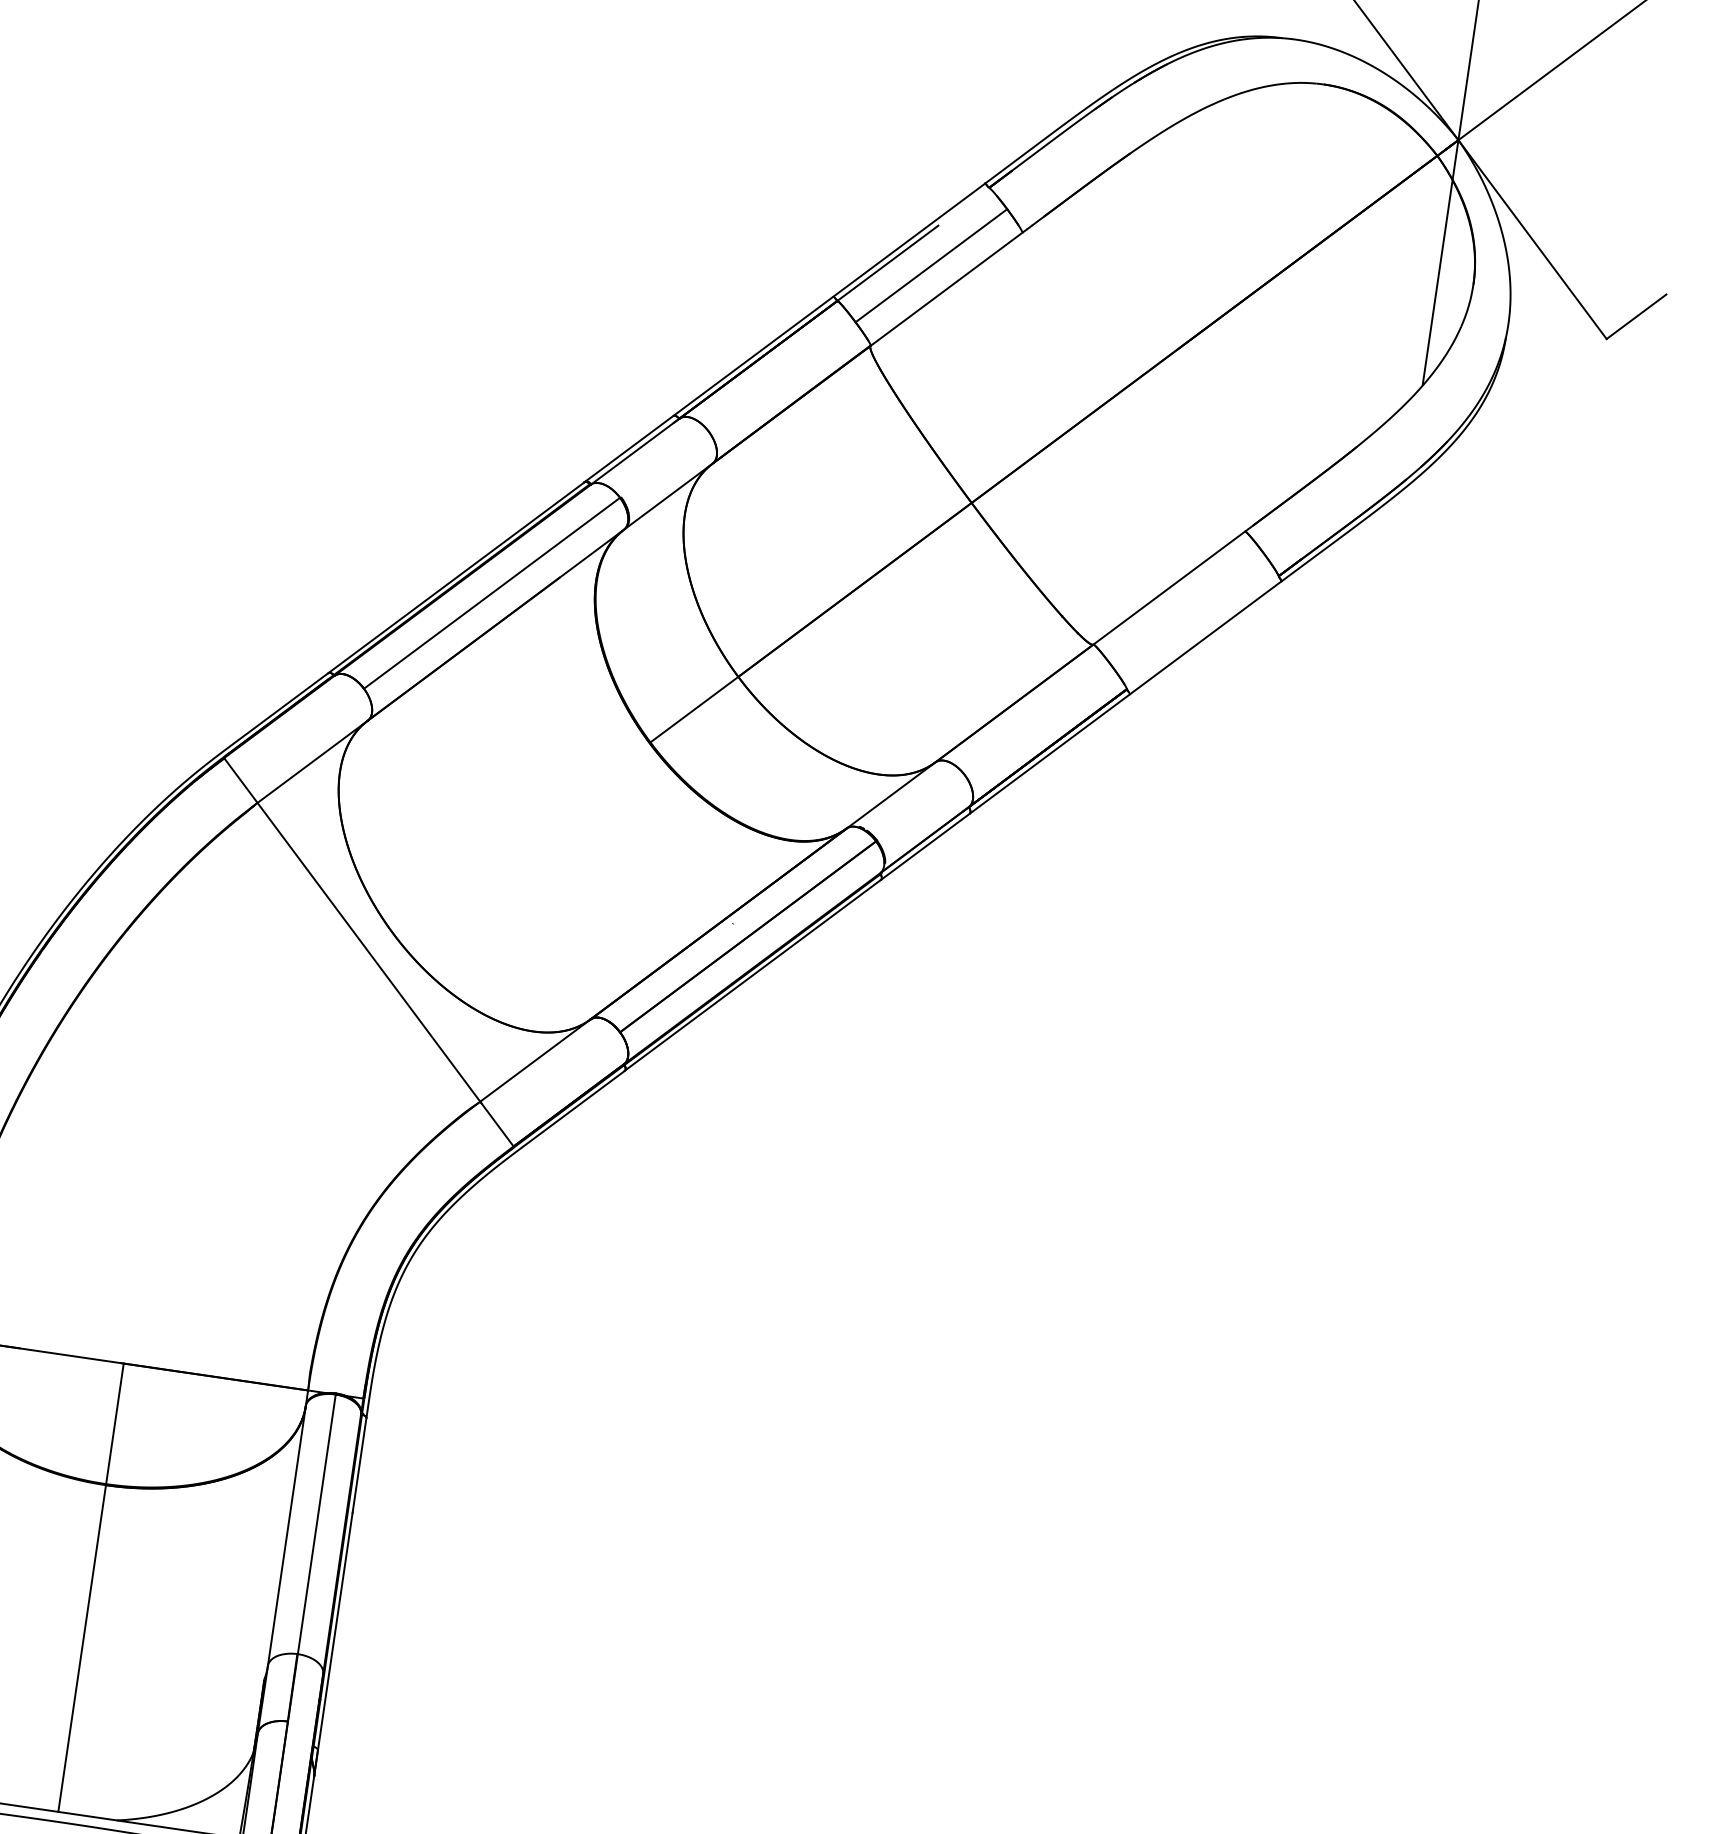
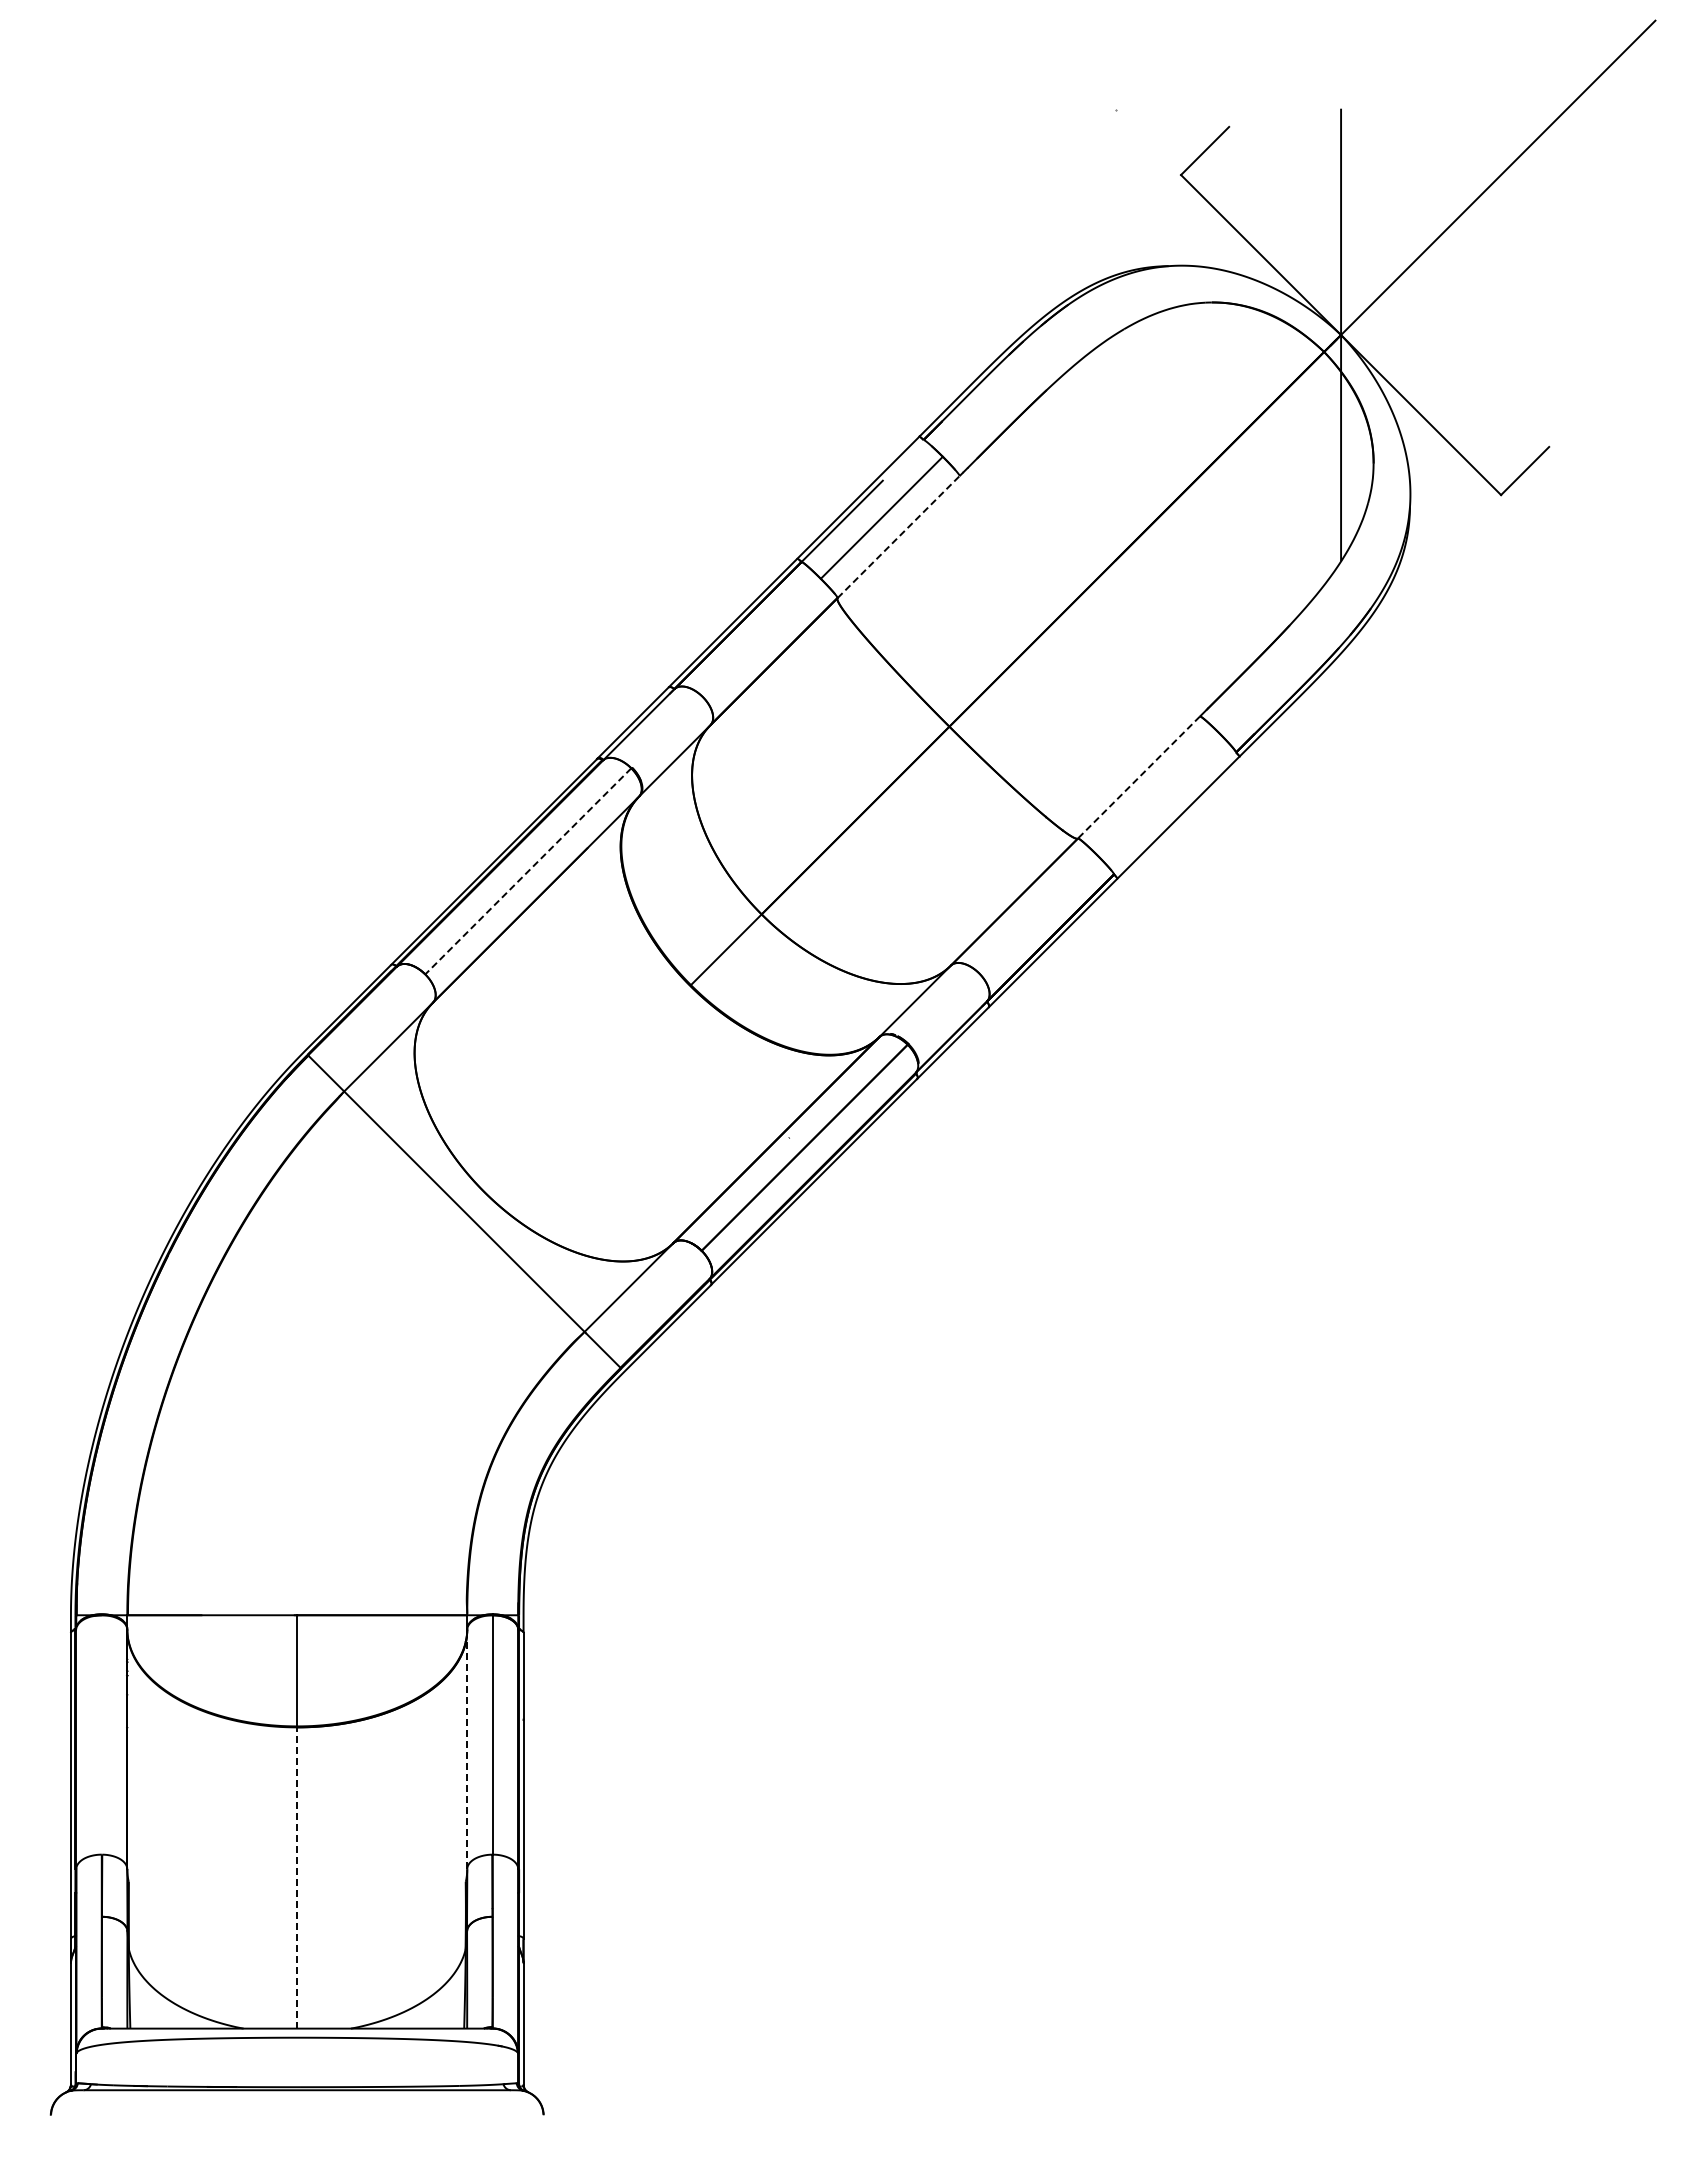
line: (946, 288) -> (898, 536), solid -> dashed
line: (1168, 588) -> (1138, 777), solid -> dashed
line: (492, 593) -> (528, 871), solid -> dashed
line: (287, 1536) -> (467, 1749), solid -> dashed
line: (82, 1648) -> (297, 1877), solid -> dashed

